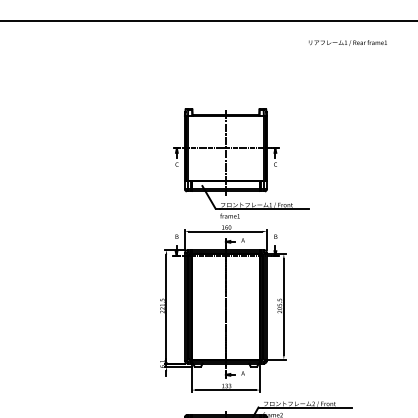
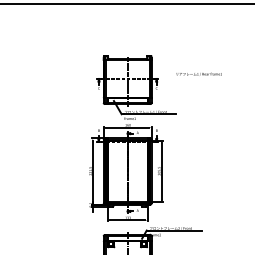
text: (346, 41) -> (198, 73), moved

